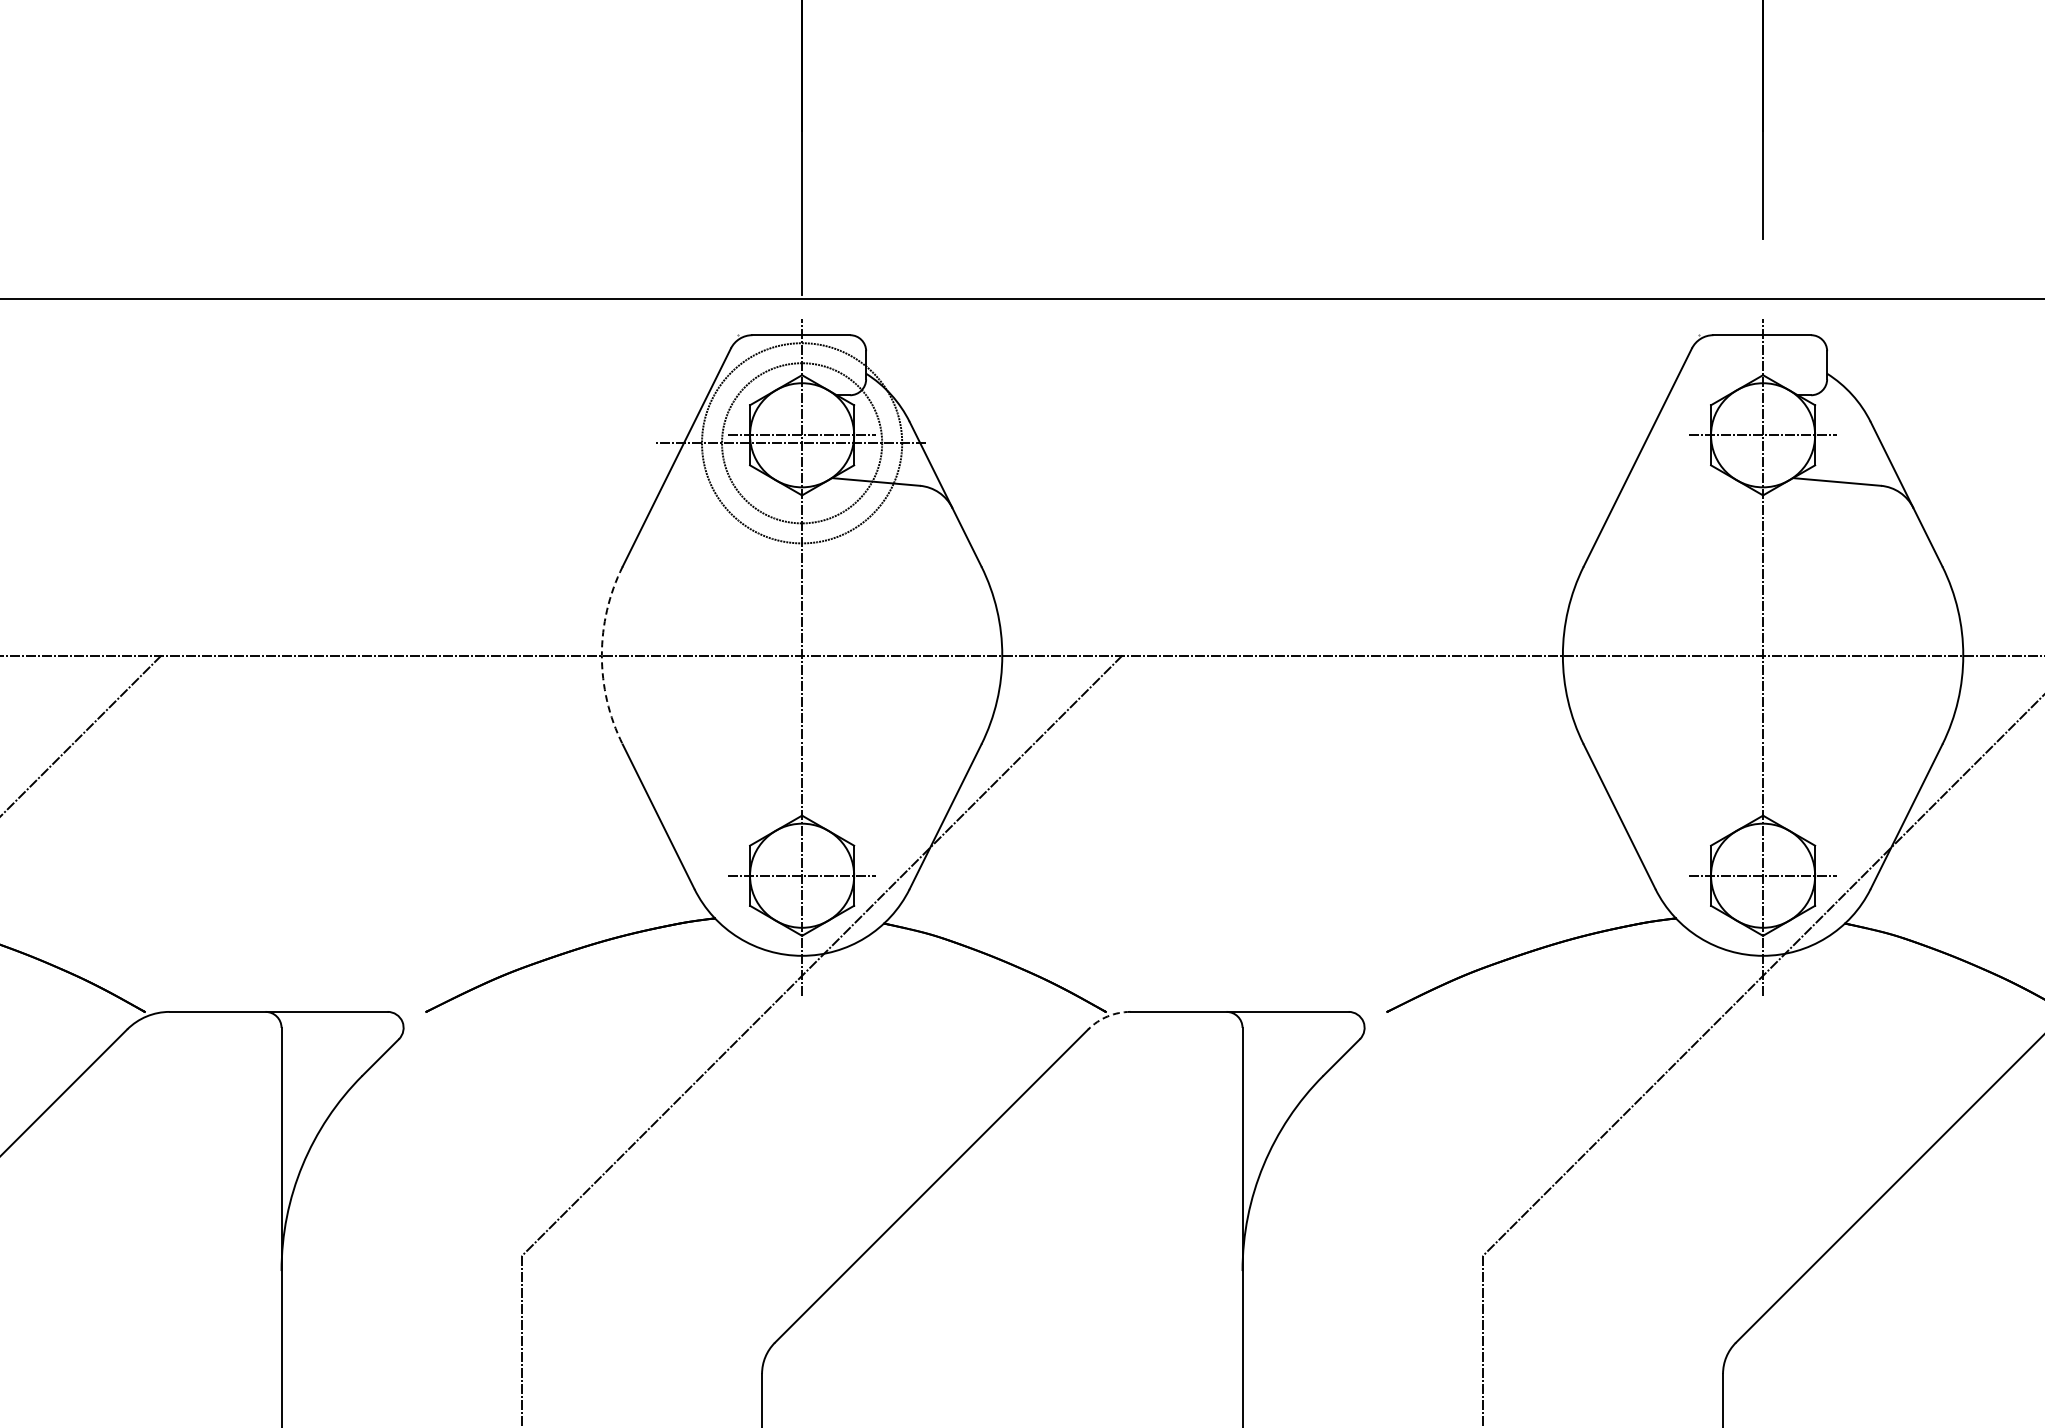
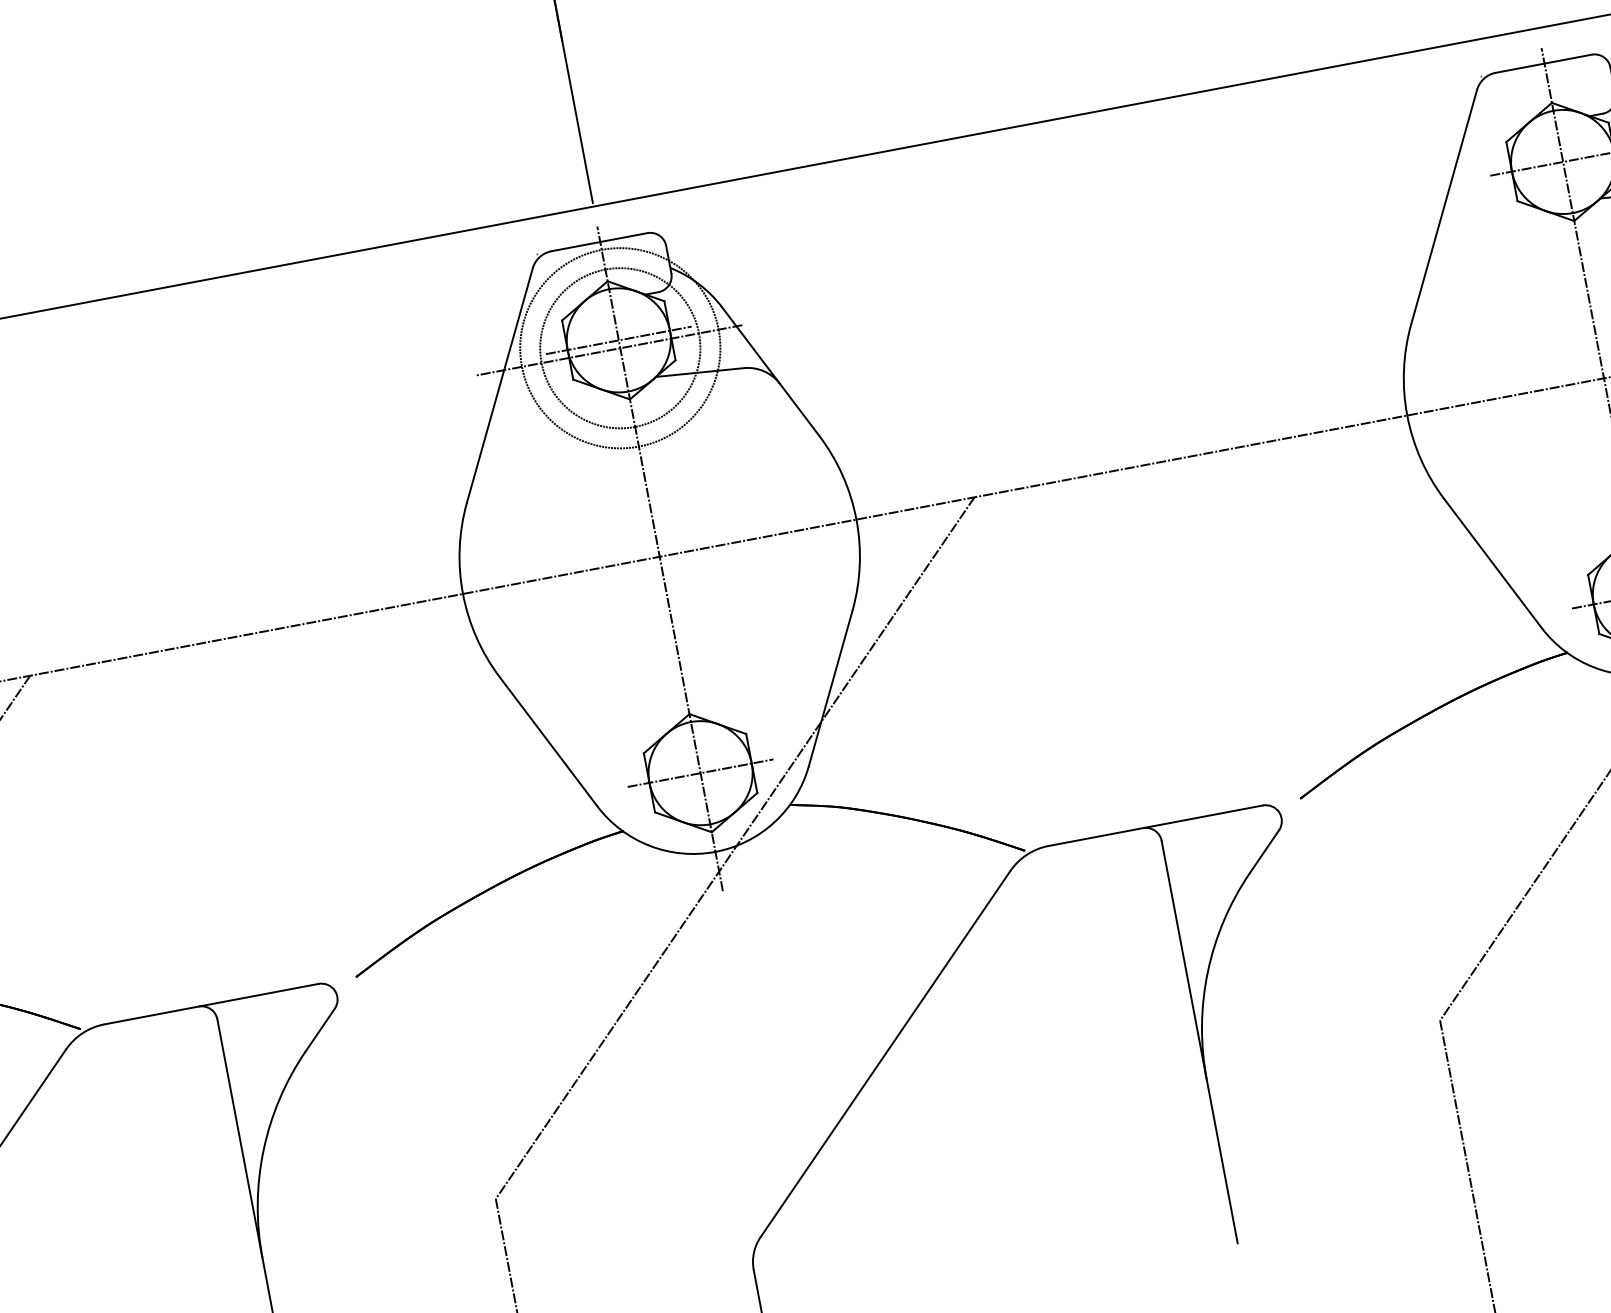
arc: (601, 655) -> (462, 594), dashed -> solid
arc: (1107, 1016) -> (1026, 854), dashed -> solid

